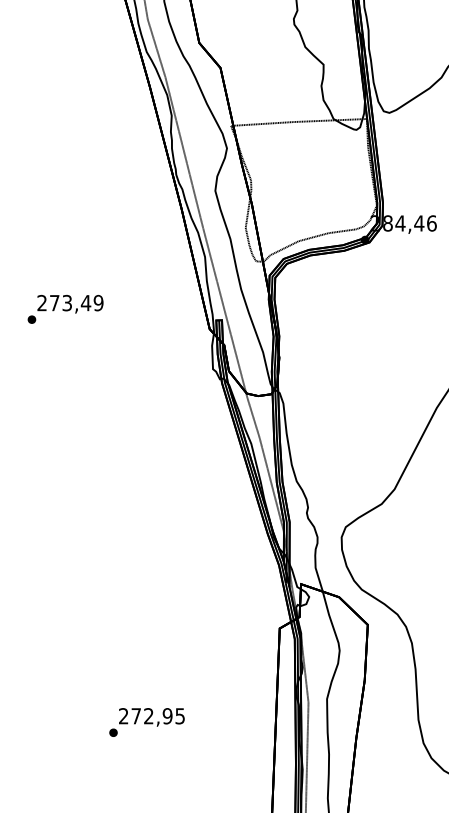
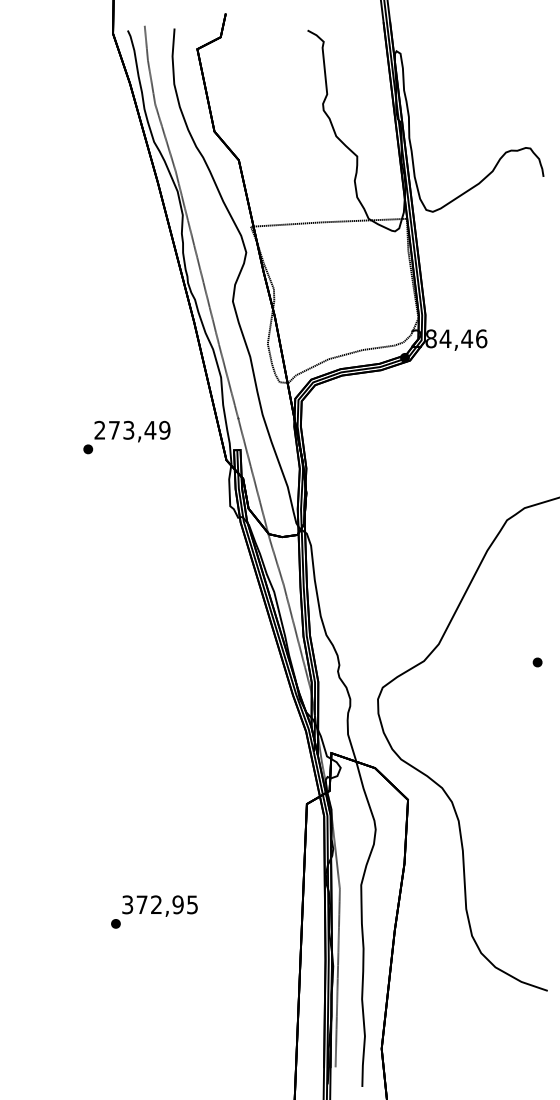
text: (65, 309) -> (126, 437), moved
text: (123, 715) -> (127, 904), 272,95 -> 372,95

